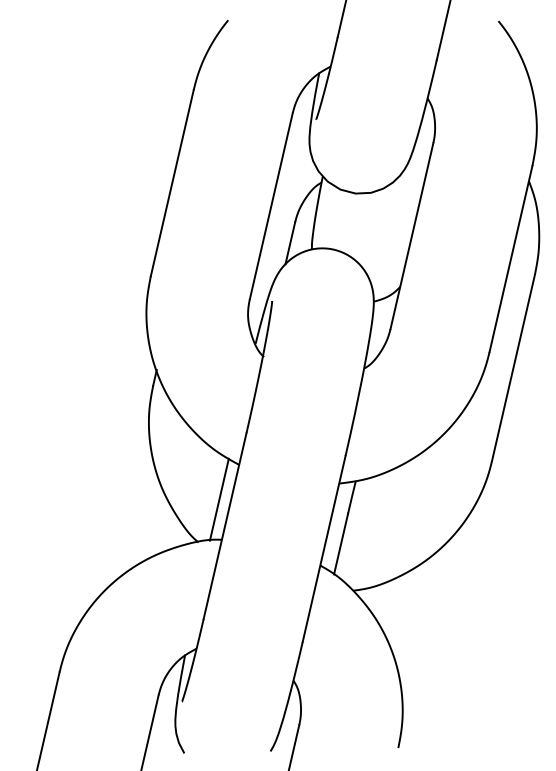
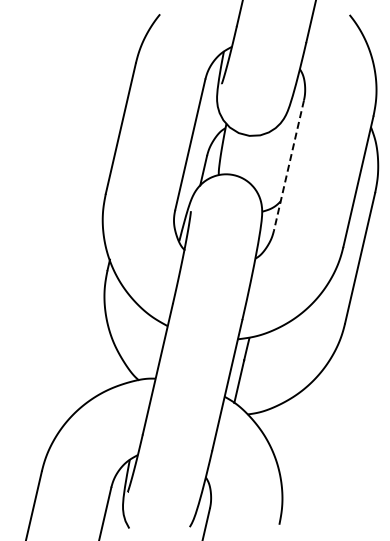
line: (411, 235) -> (288, 165), solid -> dashed
line: (218, 499) -> (153, 350), removed

